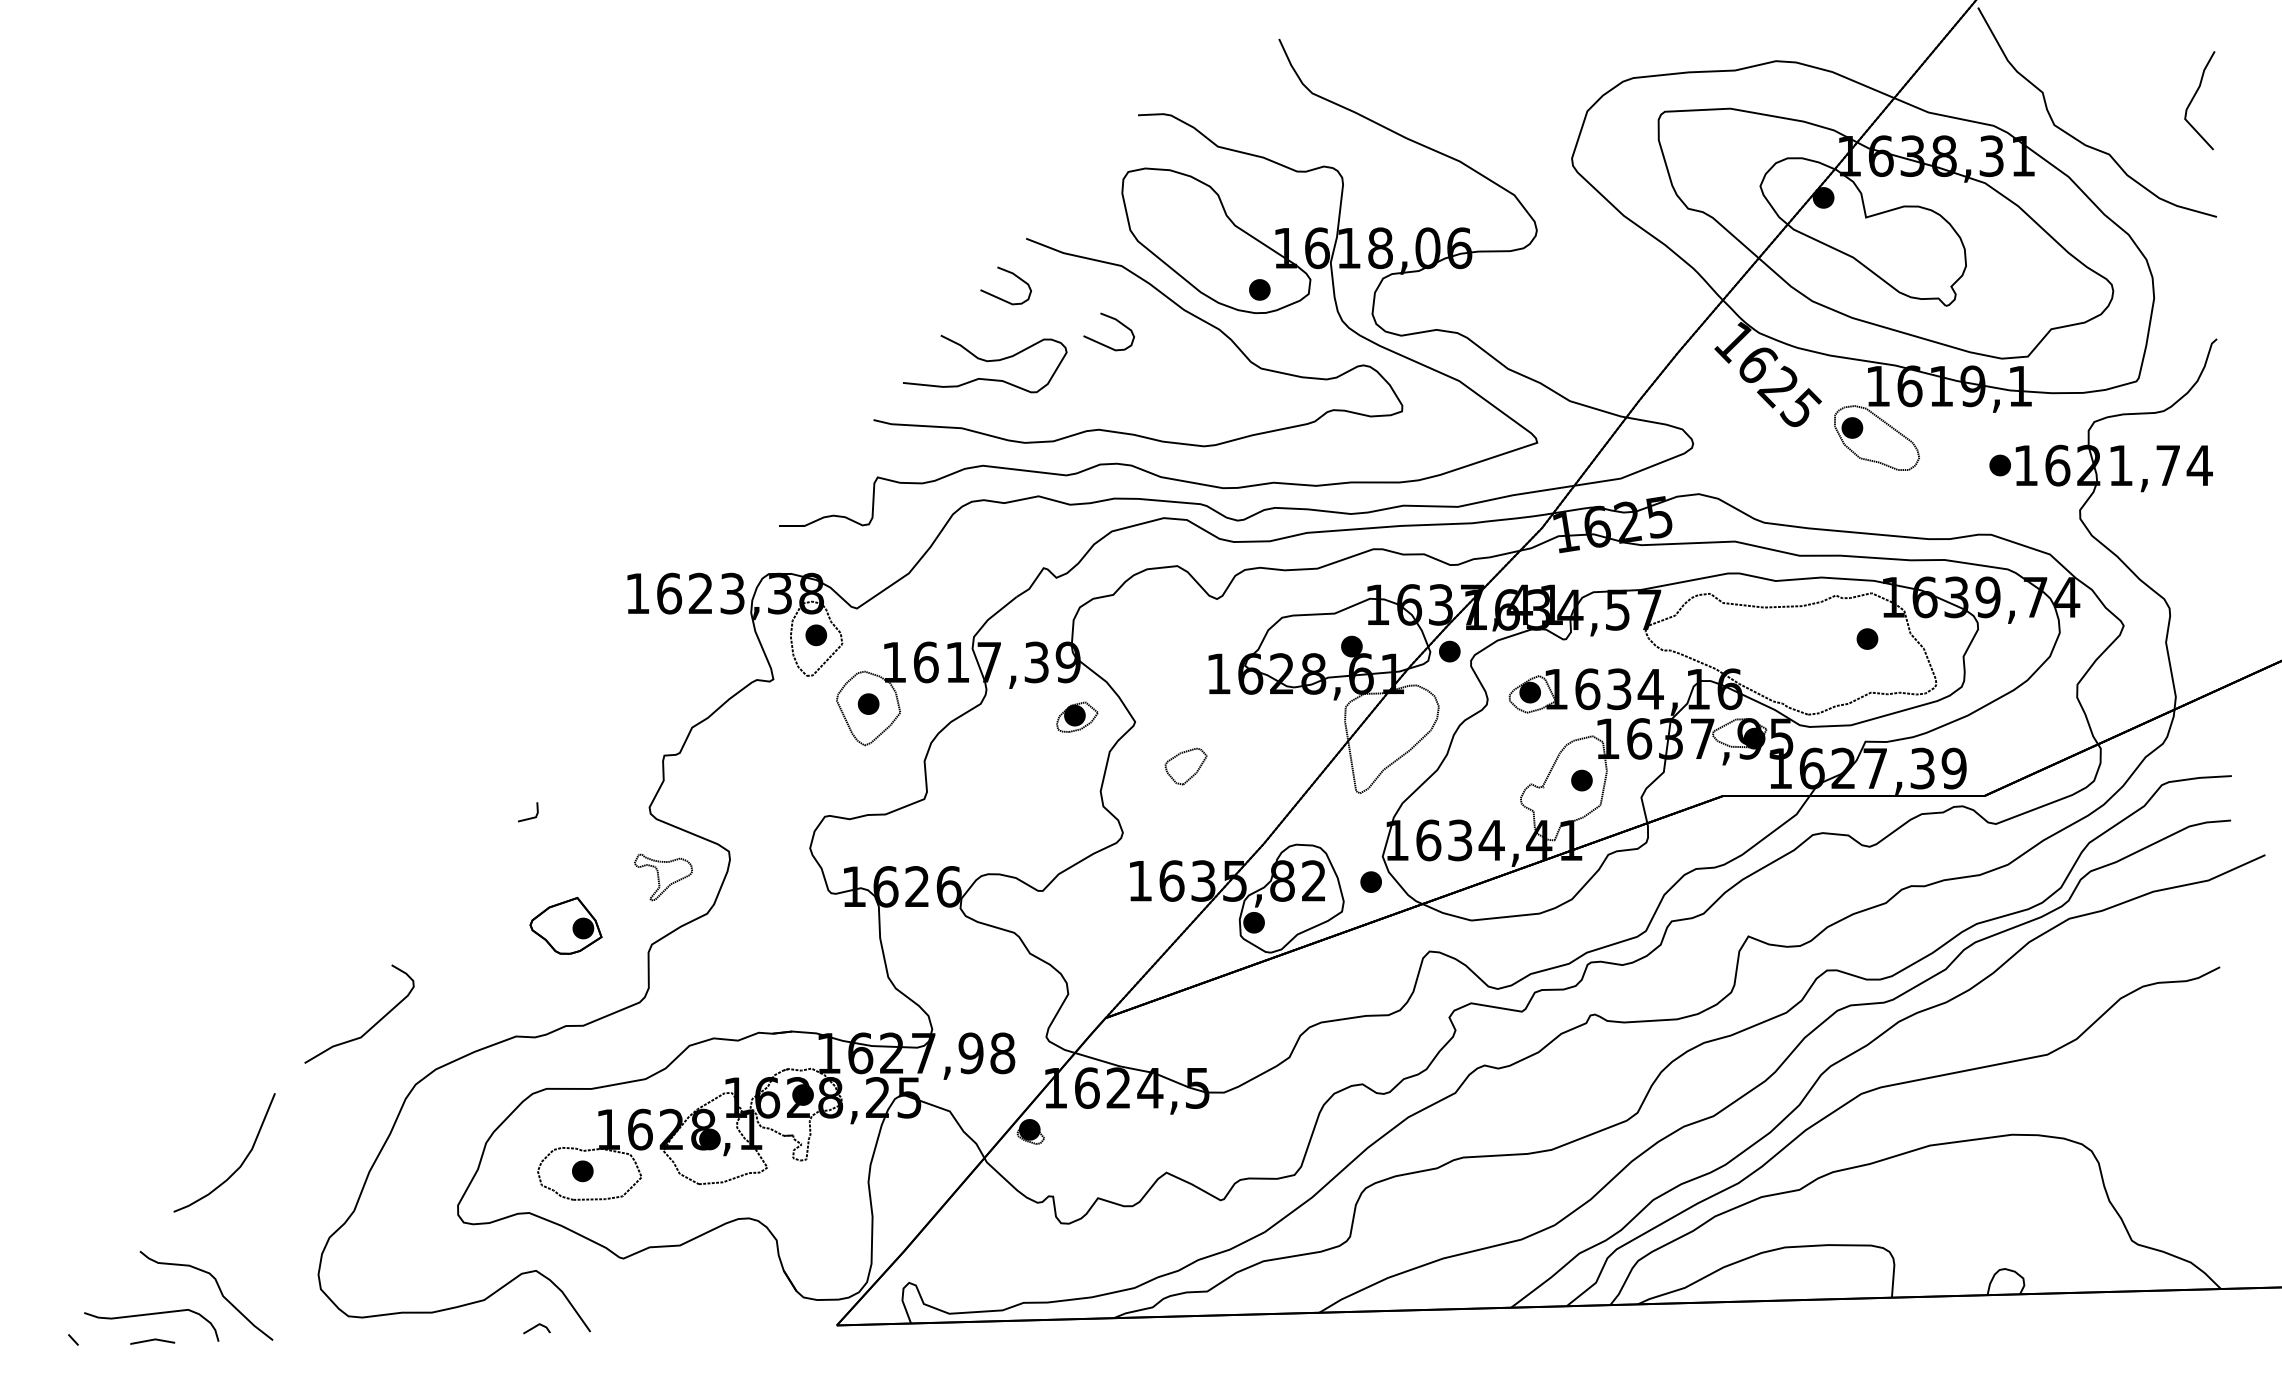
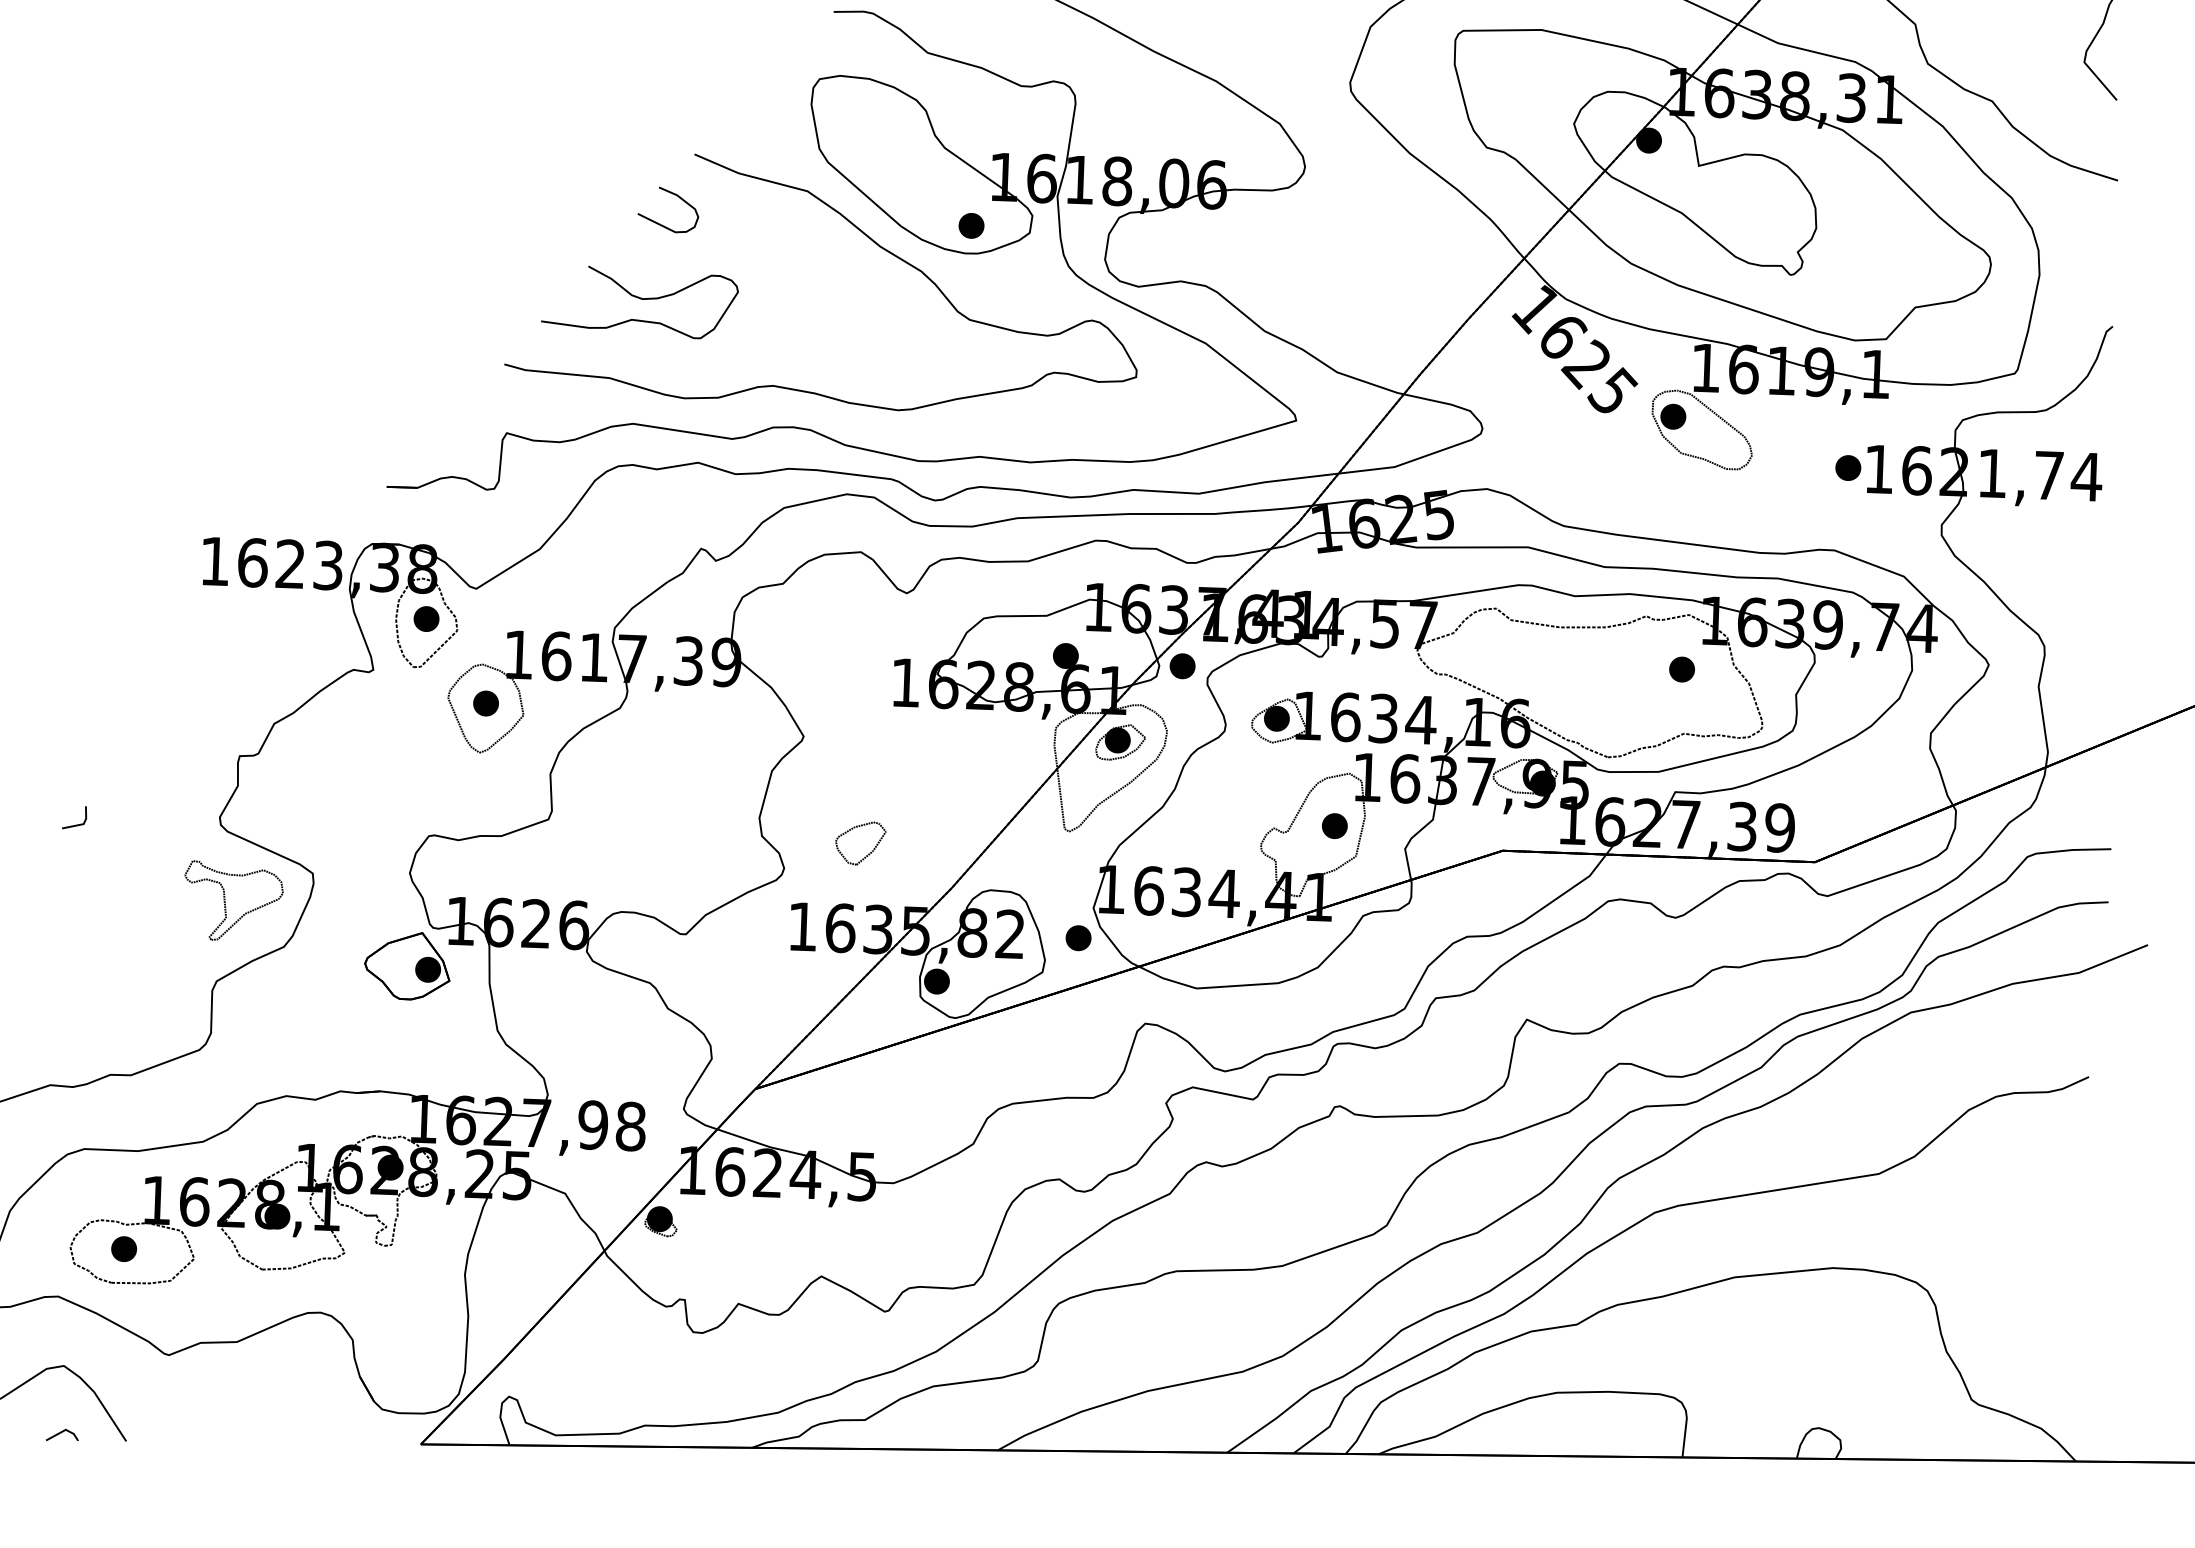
curve: (1112, 319) -> (794, 254), removed
part: (1077, 716) -> (1120, 741), moved
part: (1185, 766) -> (859, 843), moved
part: (663, 877) -> (233, 901), size x1.43
part: (565, 925) -> (406, 965), moved

